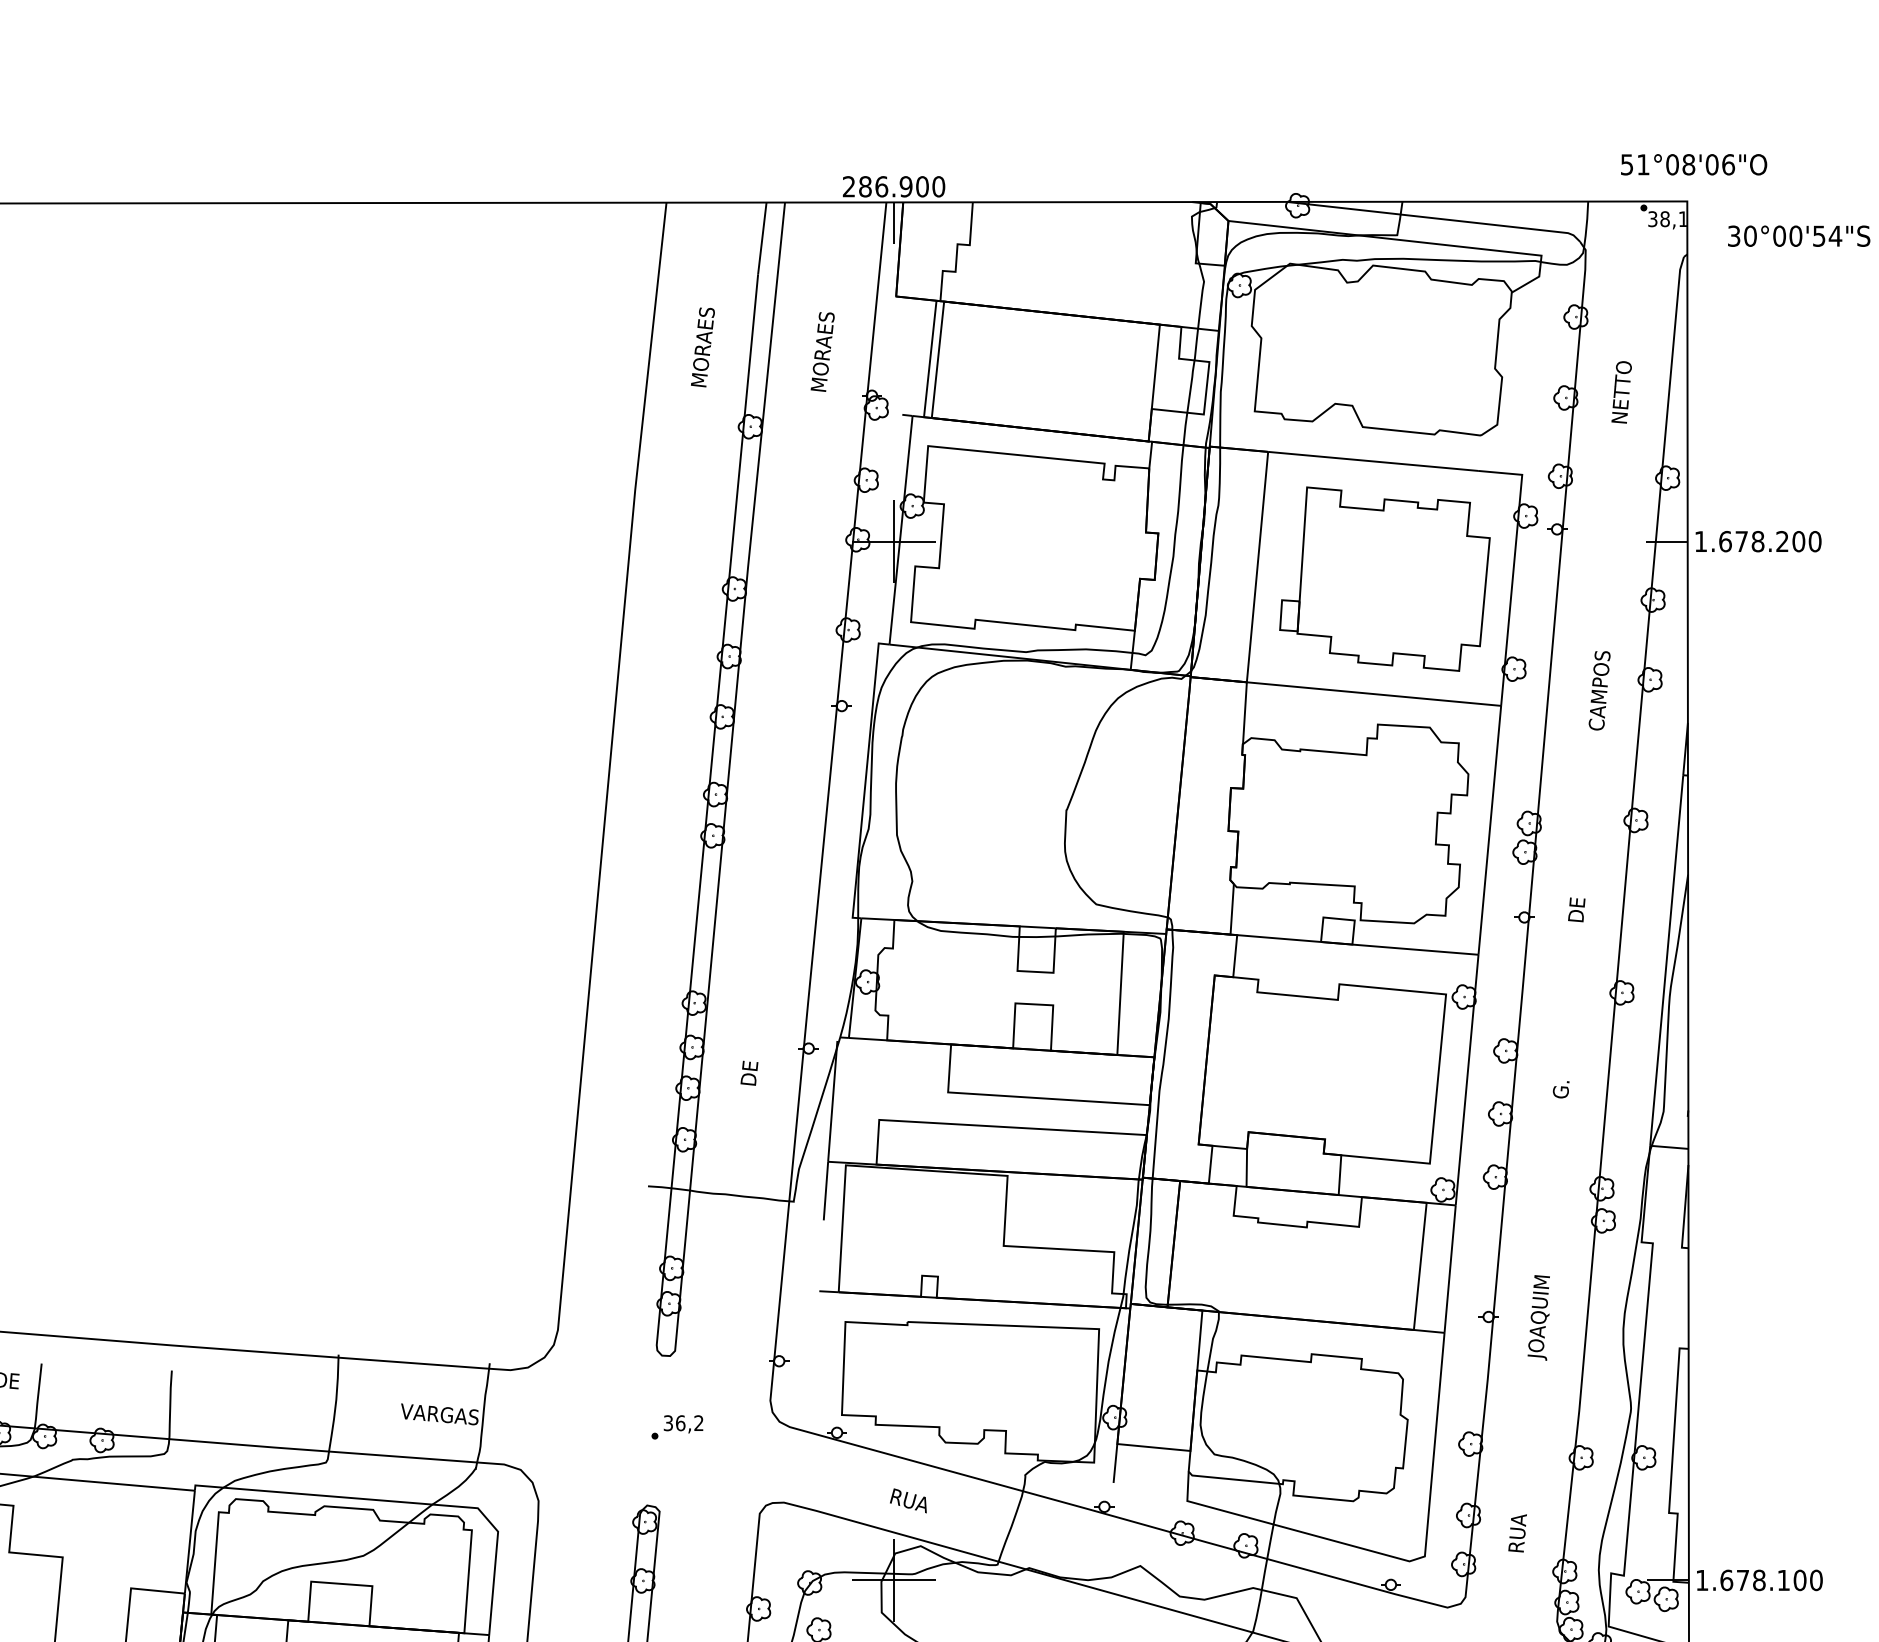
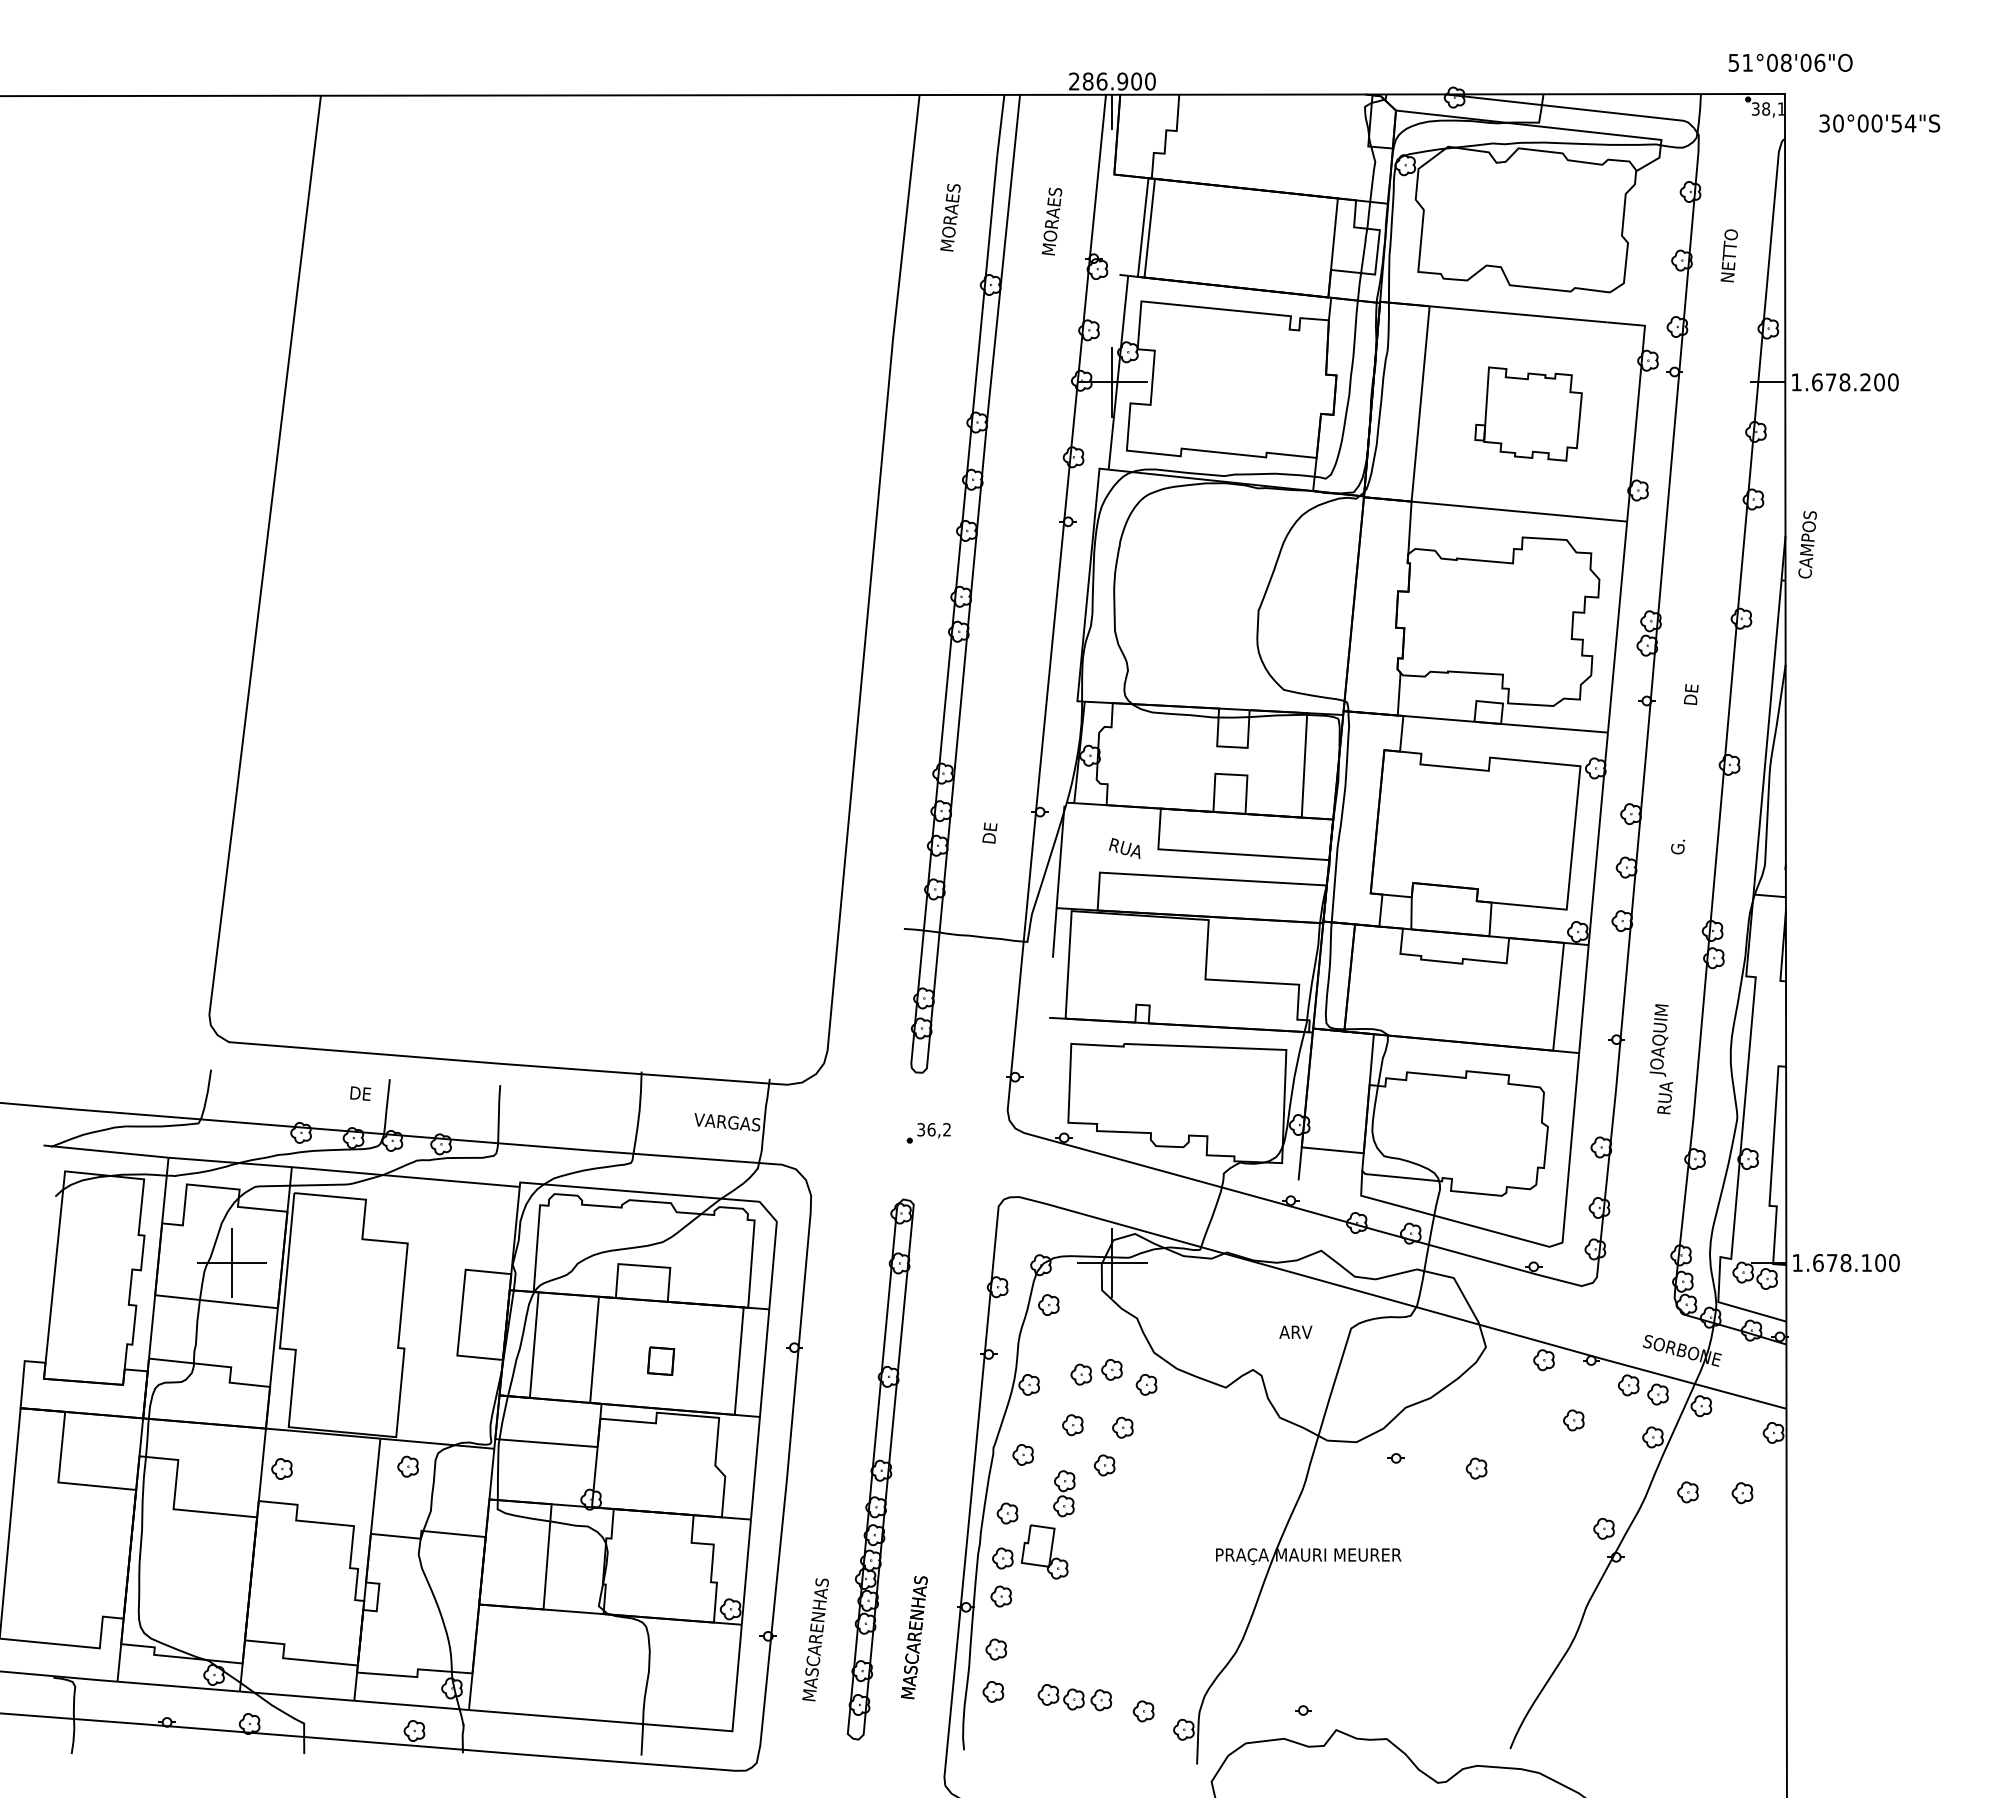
part: (1384, 578) -> (1528, 413), size x0.6
text: (1599, 690) -> (1807, 544), moved
text: (908, 1500) -> (1124, 848), moved
text: (1516, 1533) -> (1664, 1098), moved

